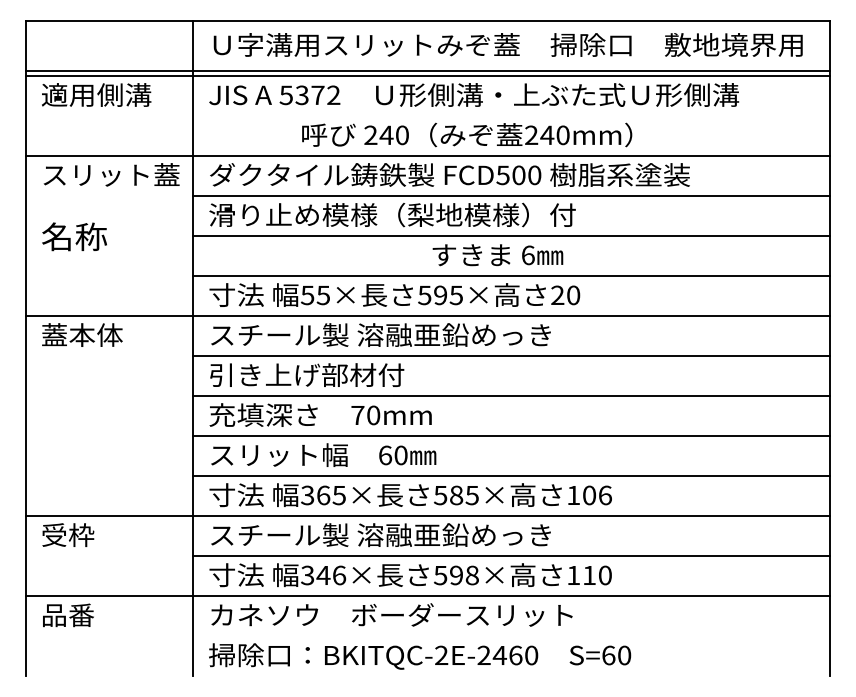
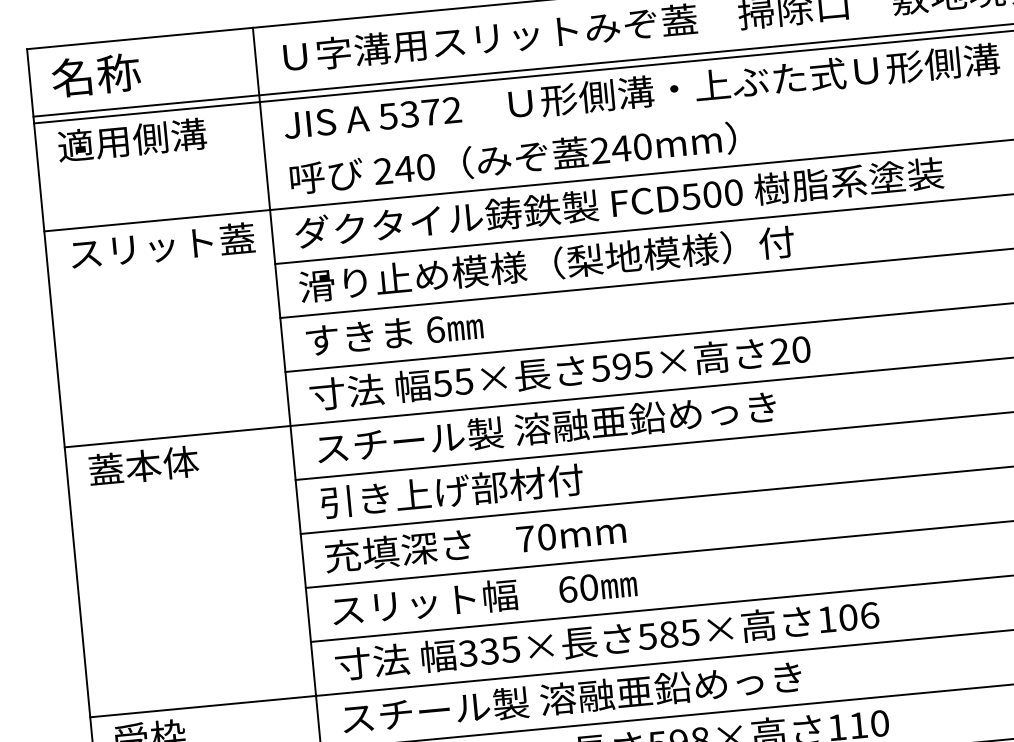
text: (467, 134) -> (513, 157), moved
text: (74, 236) -> (96, 74), moved
text: (497, 255) -> (394, 333), moved
text: (323, 495) -> (489, 651), 365× -> 335×

